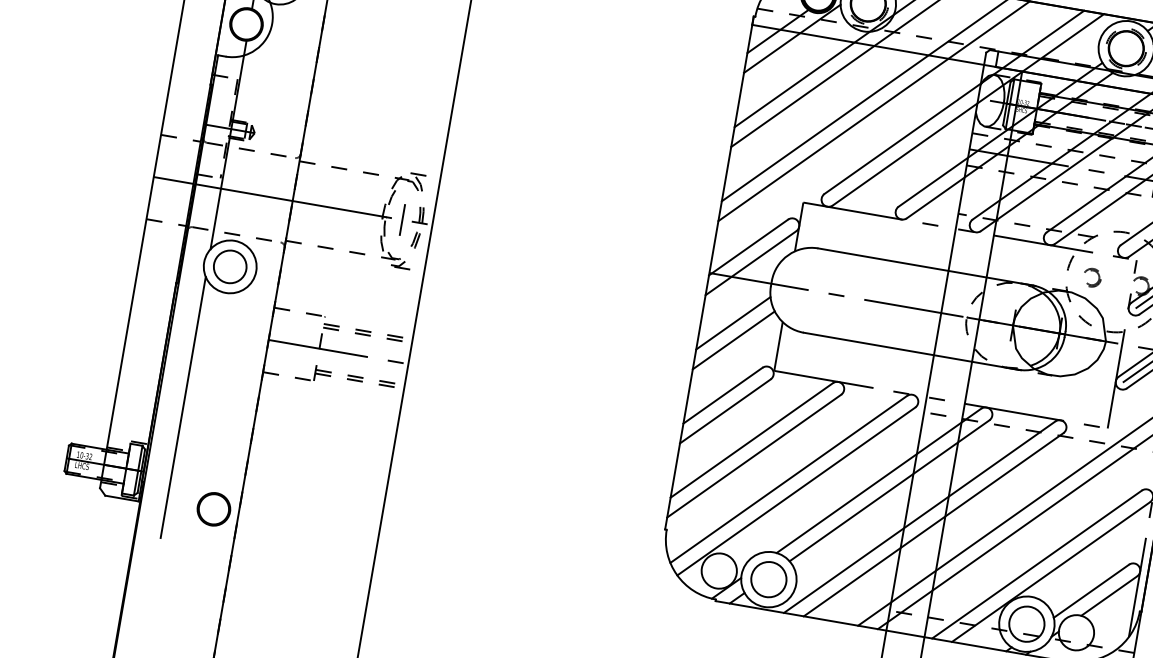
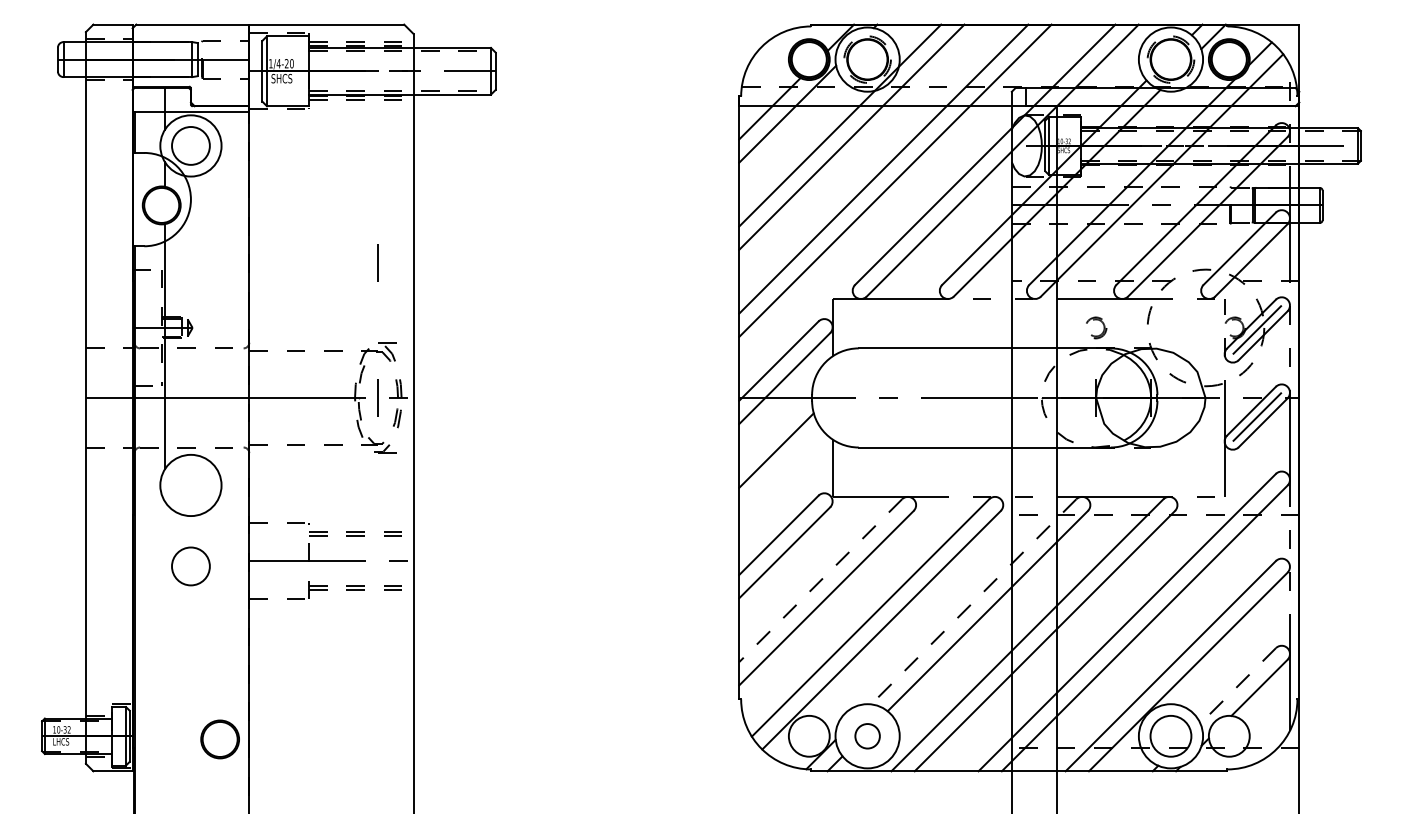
line: (421, 104) -> (377, 262), added
circle: (229, 266) -> (190, 566), moved
part: (1095, 272) -> (1099, 321), moved
line: (733, 339) -> (780, 469), removed
line: (183, 406) -> (165, 654), removed
line: (751, 441) -> (820, 581), solid -> dashed
line: (878, 481) -> (973, 602), solid -> dashed
part: (213, 509) -> (219, 739), moved
circle: (768, 578) -> (867, 735), size x0.6
line: (1090, 591) -> (1237, 686), solid -> dashed

